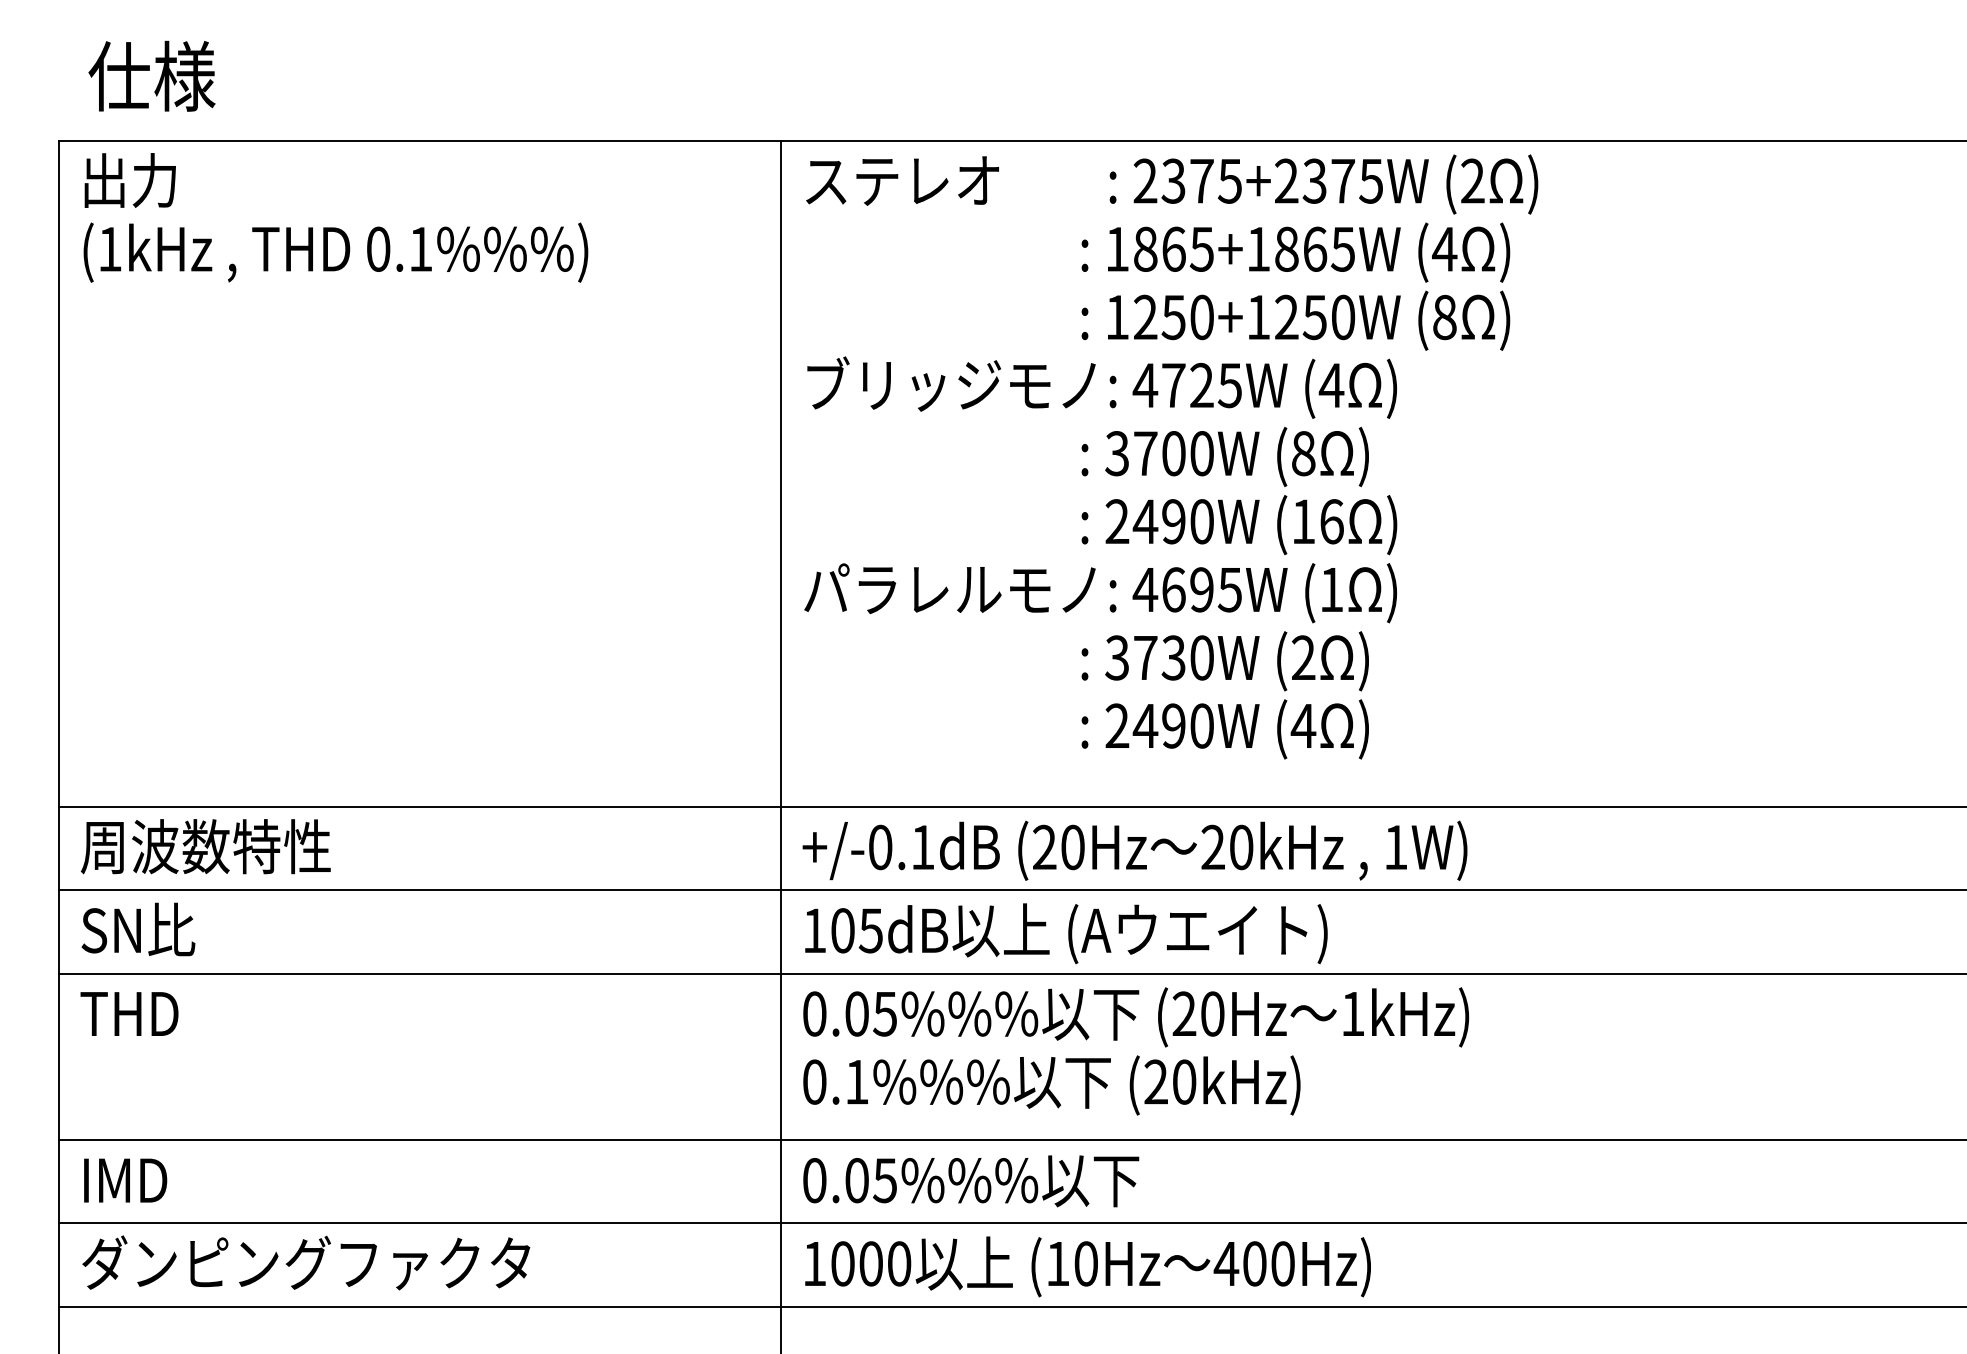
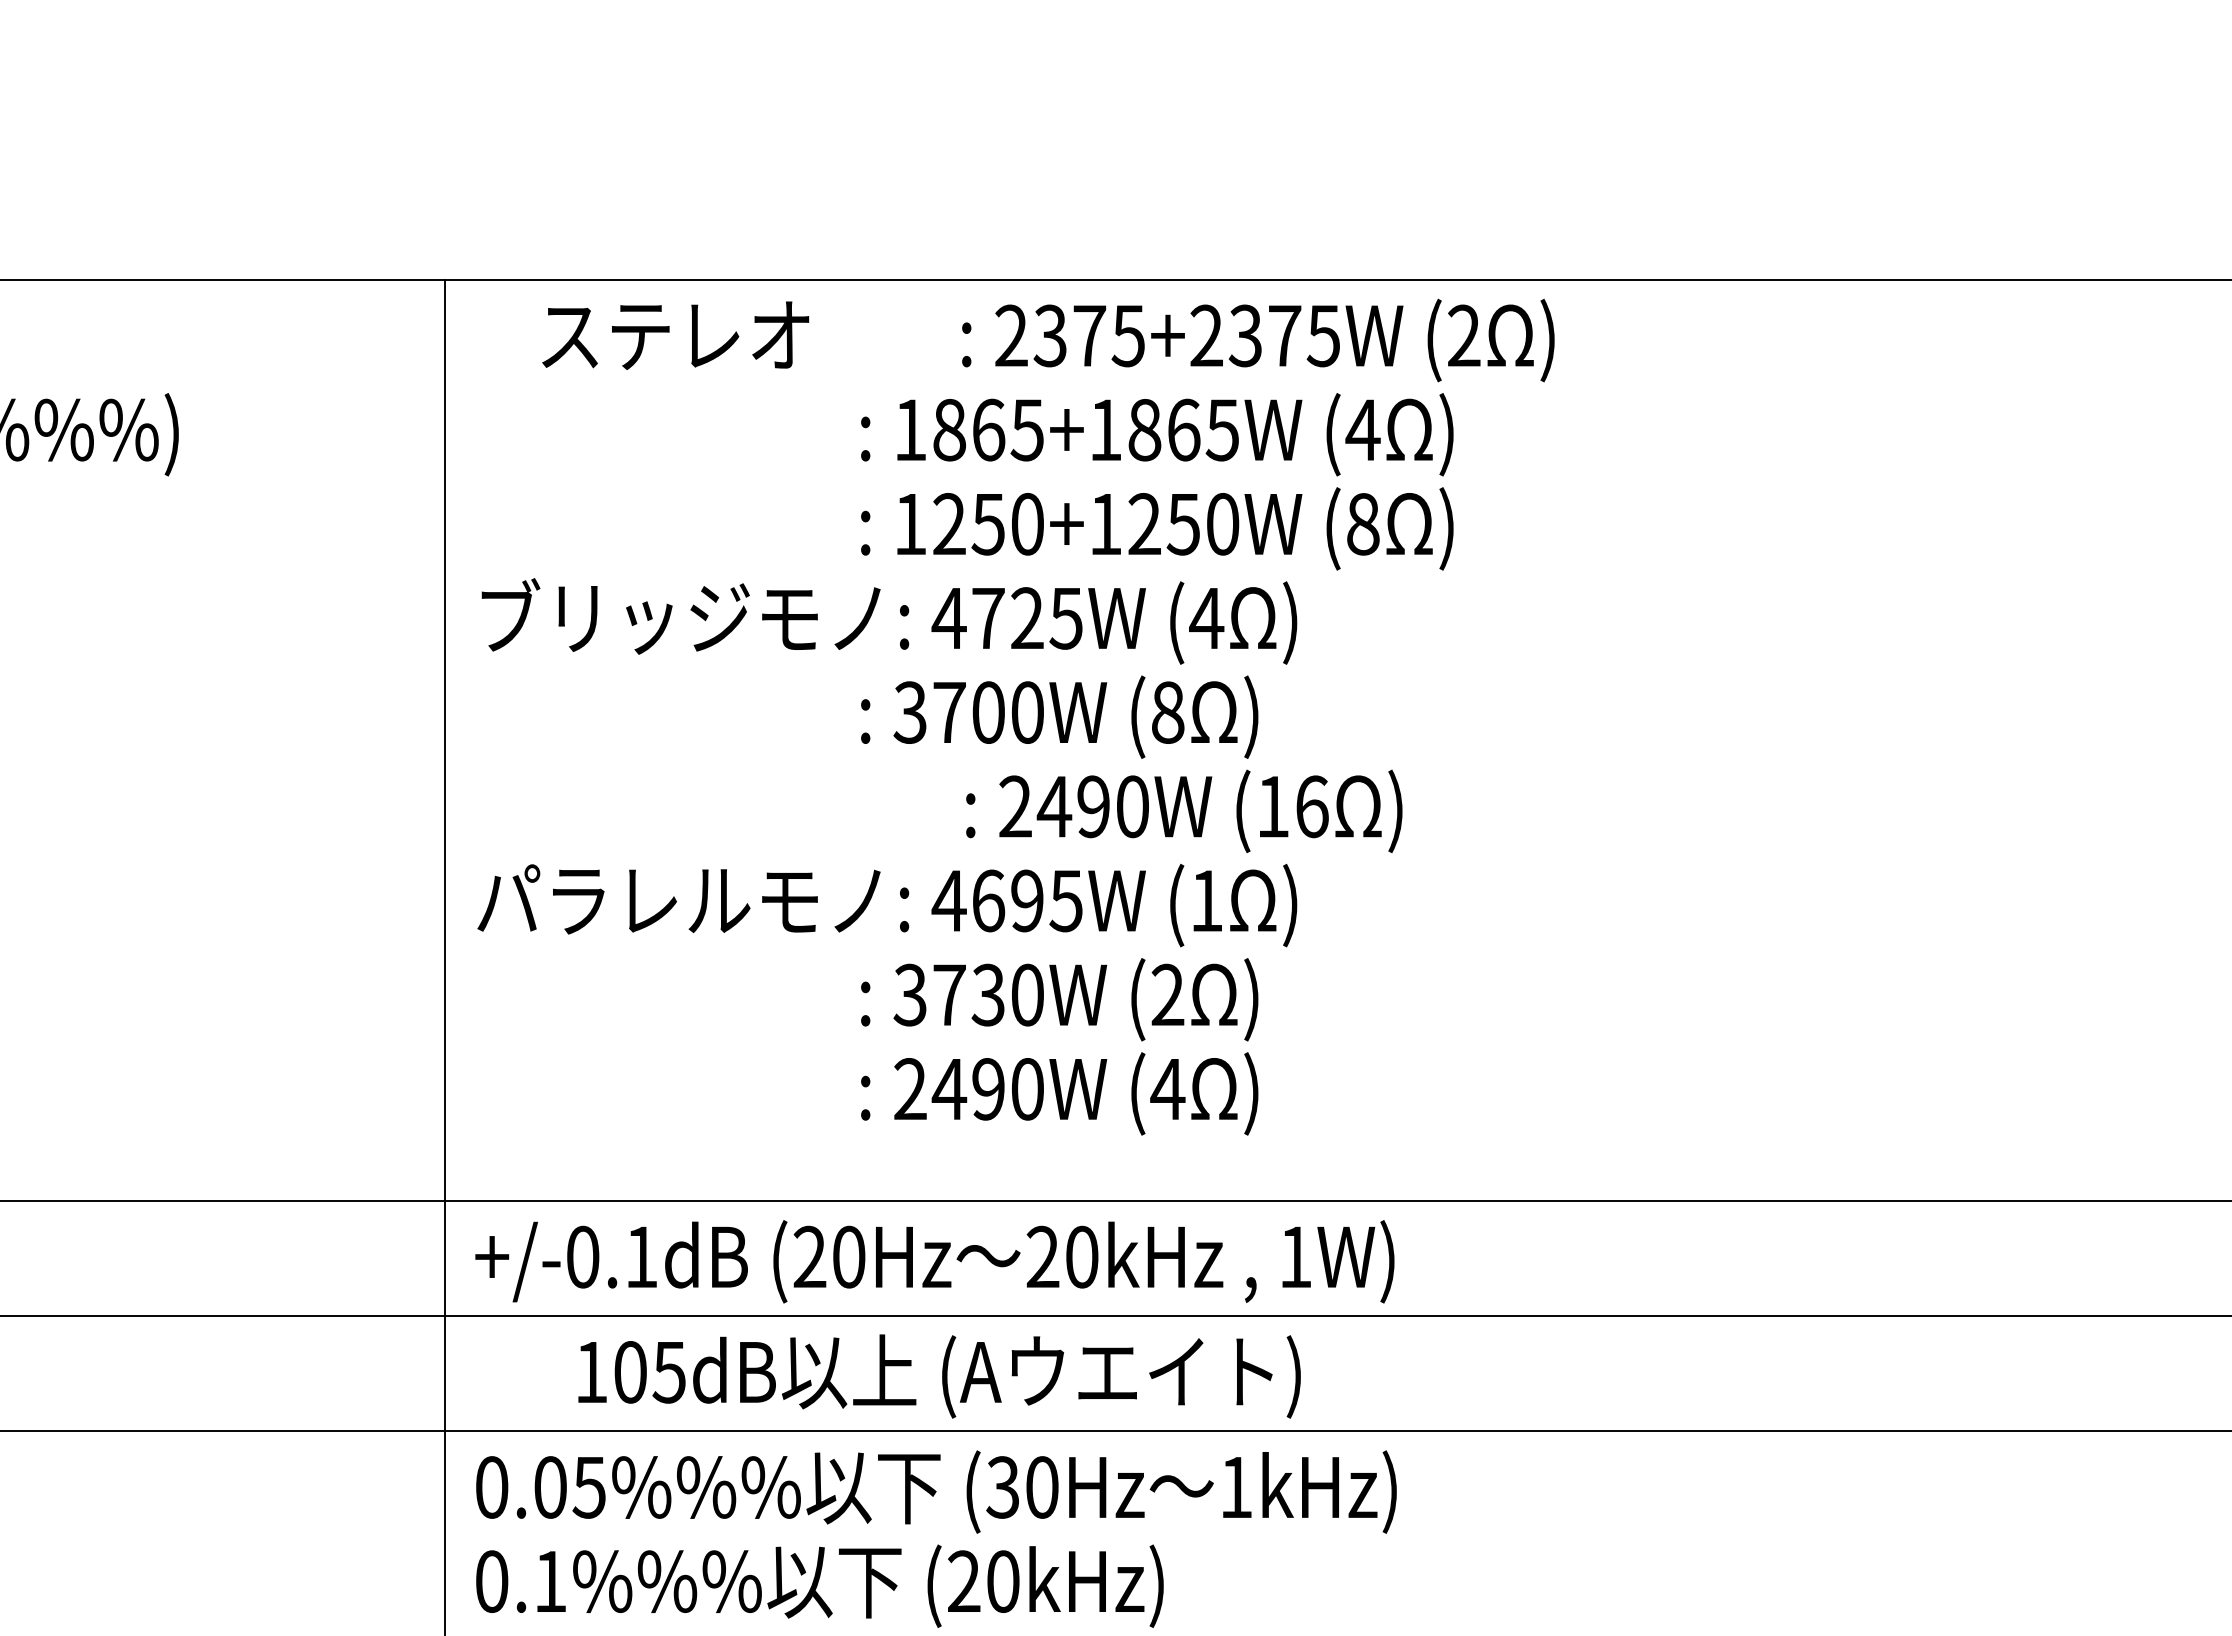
text: (1172, 184) -> (1048, 340), moved
text: (1239, 525) -> (1184, 811), moved
text: (1066, 933) -> (939, 1376), moved
text: (1184, 1014) -> (1003, 1488), (20Hz -> (30Hz

